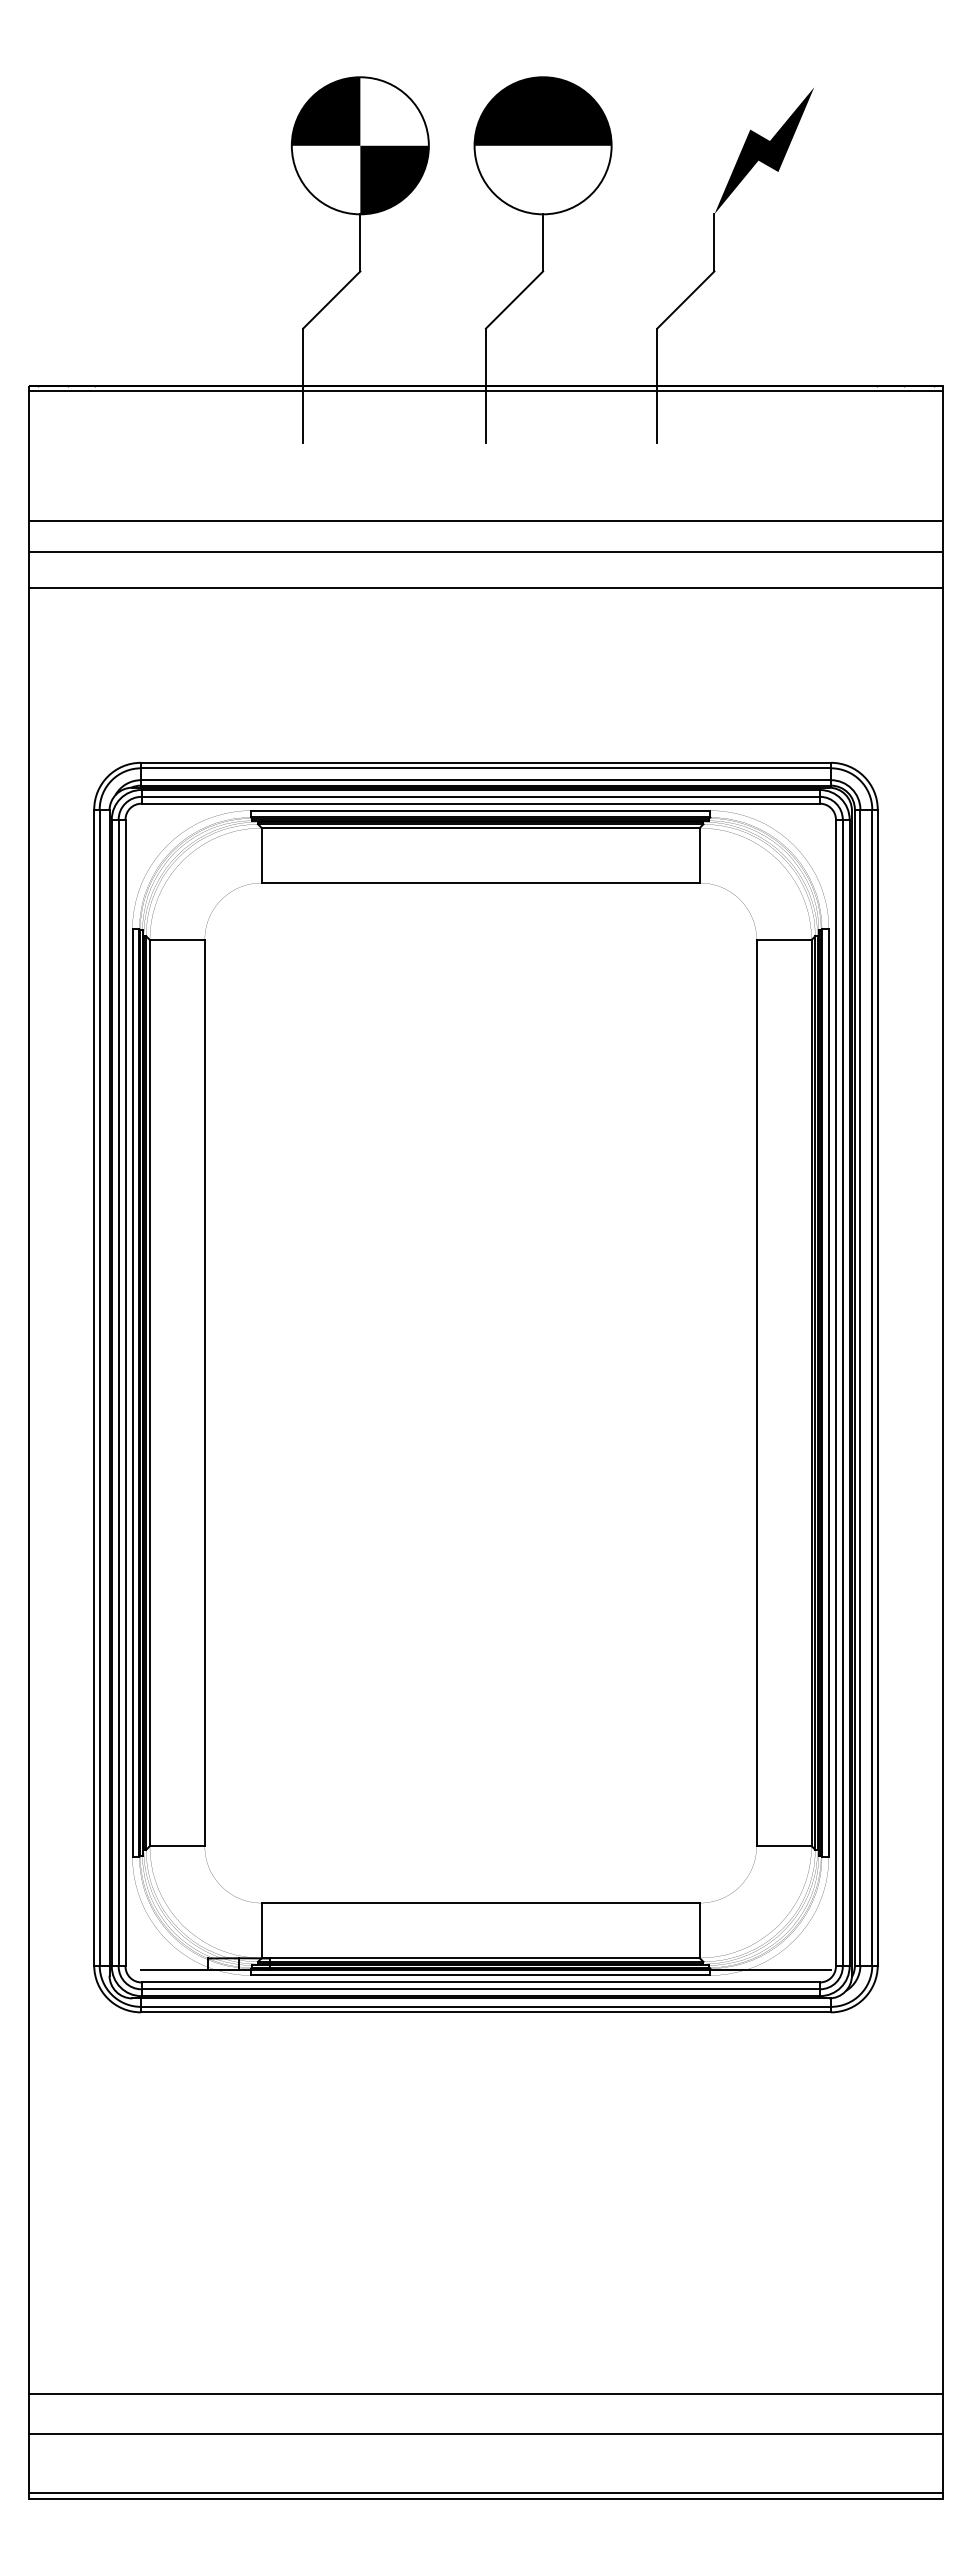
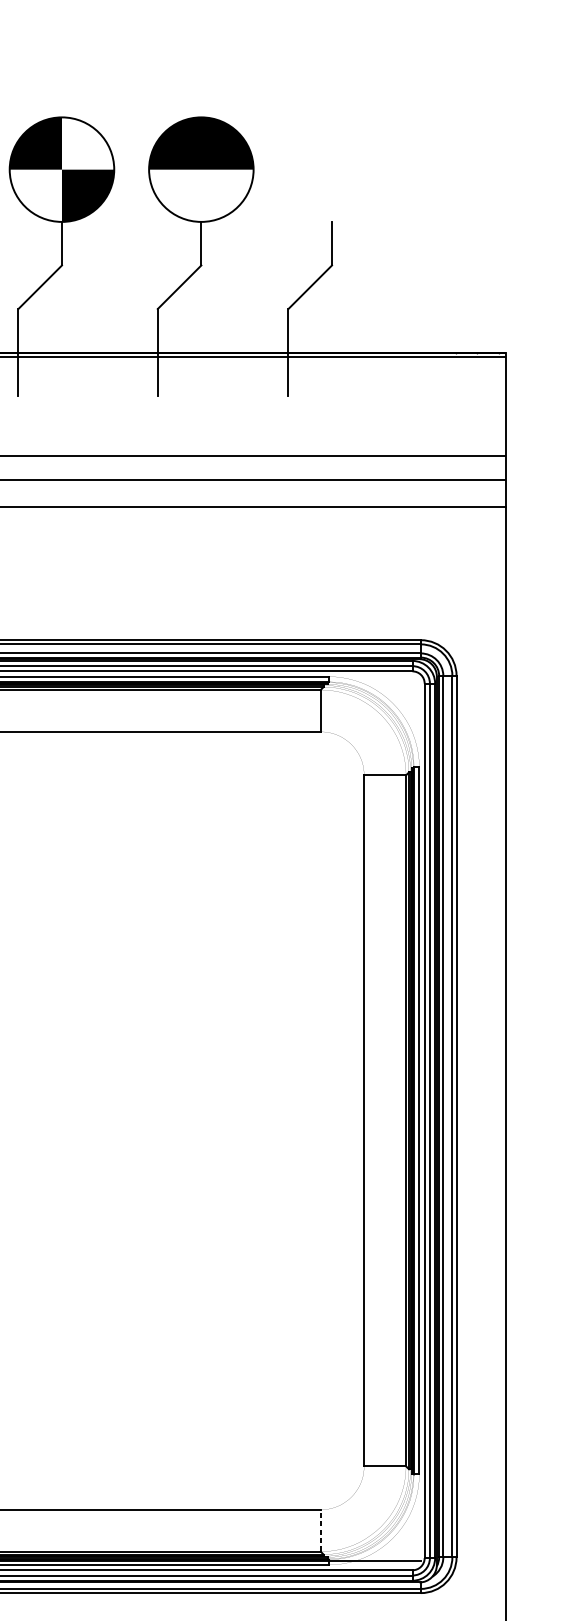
fill: (764, 150) -> (370, 173), removed
line: (699, 1930) -> (320, 1530), solid -> dashed

